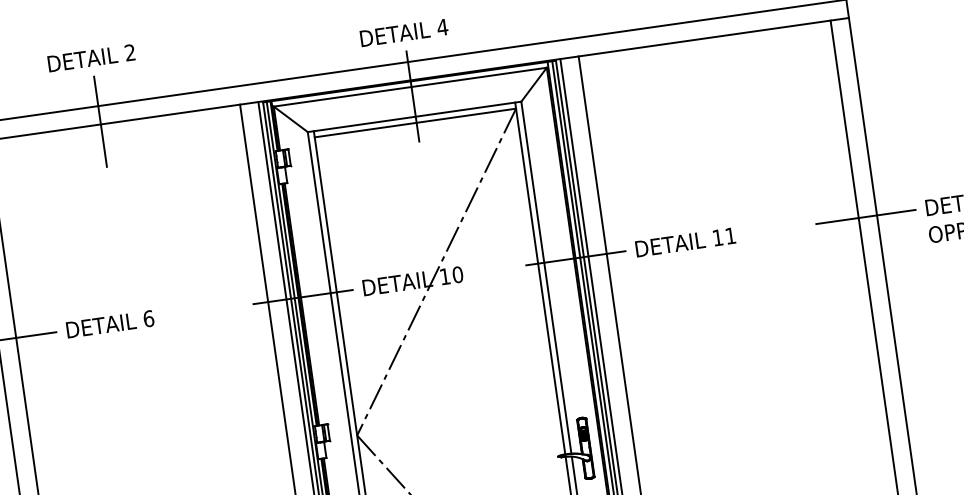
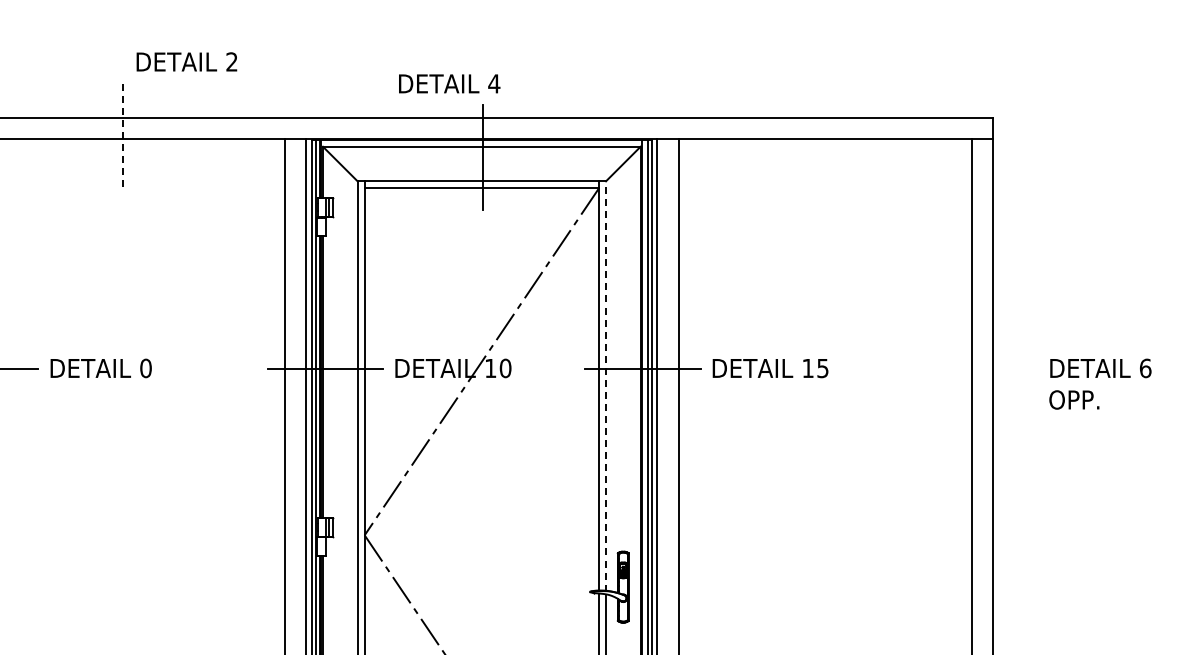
text: (404, 32) -> (449, 83), moved
text: (91, 57) -> (186, 61), moved
line: (100, 122) -> (122, 136), solid -> dashed
line: (866, 216) -> (980, 368), removed
text: (730, 236) -> (822, 368), 11 -> 15
line: (546, 277) -> (606, 385), solid -> dashed
text: (148, 318) -> (145, 367), 6 -> 0

